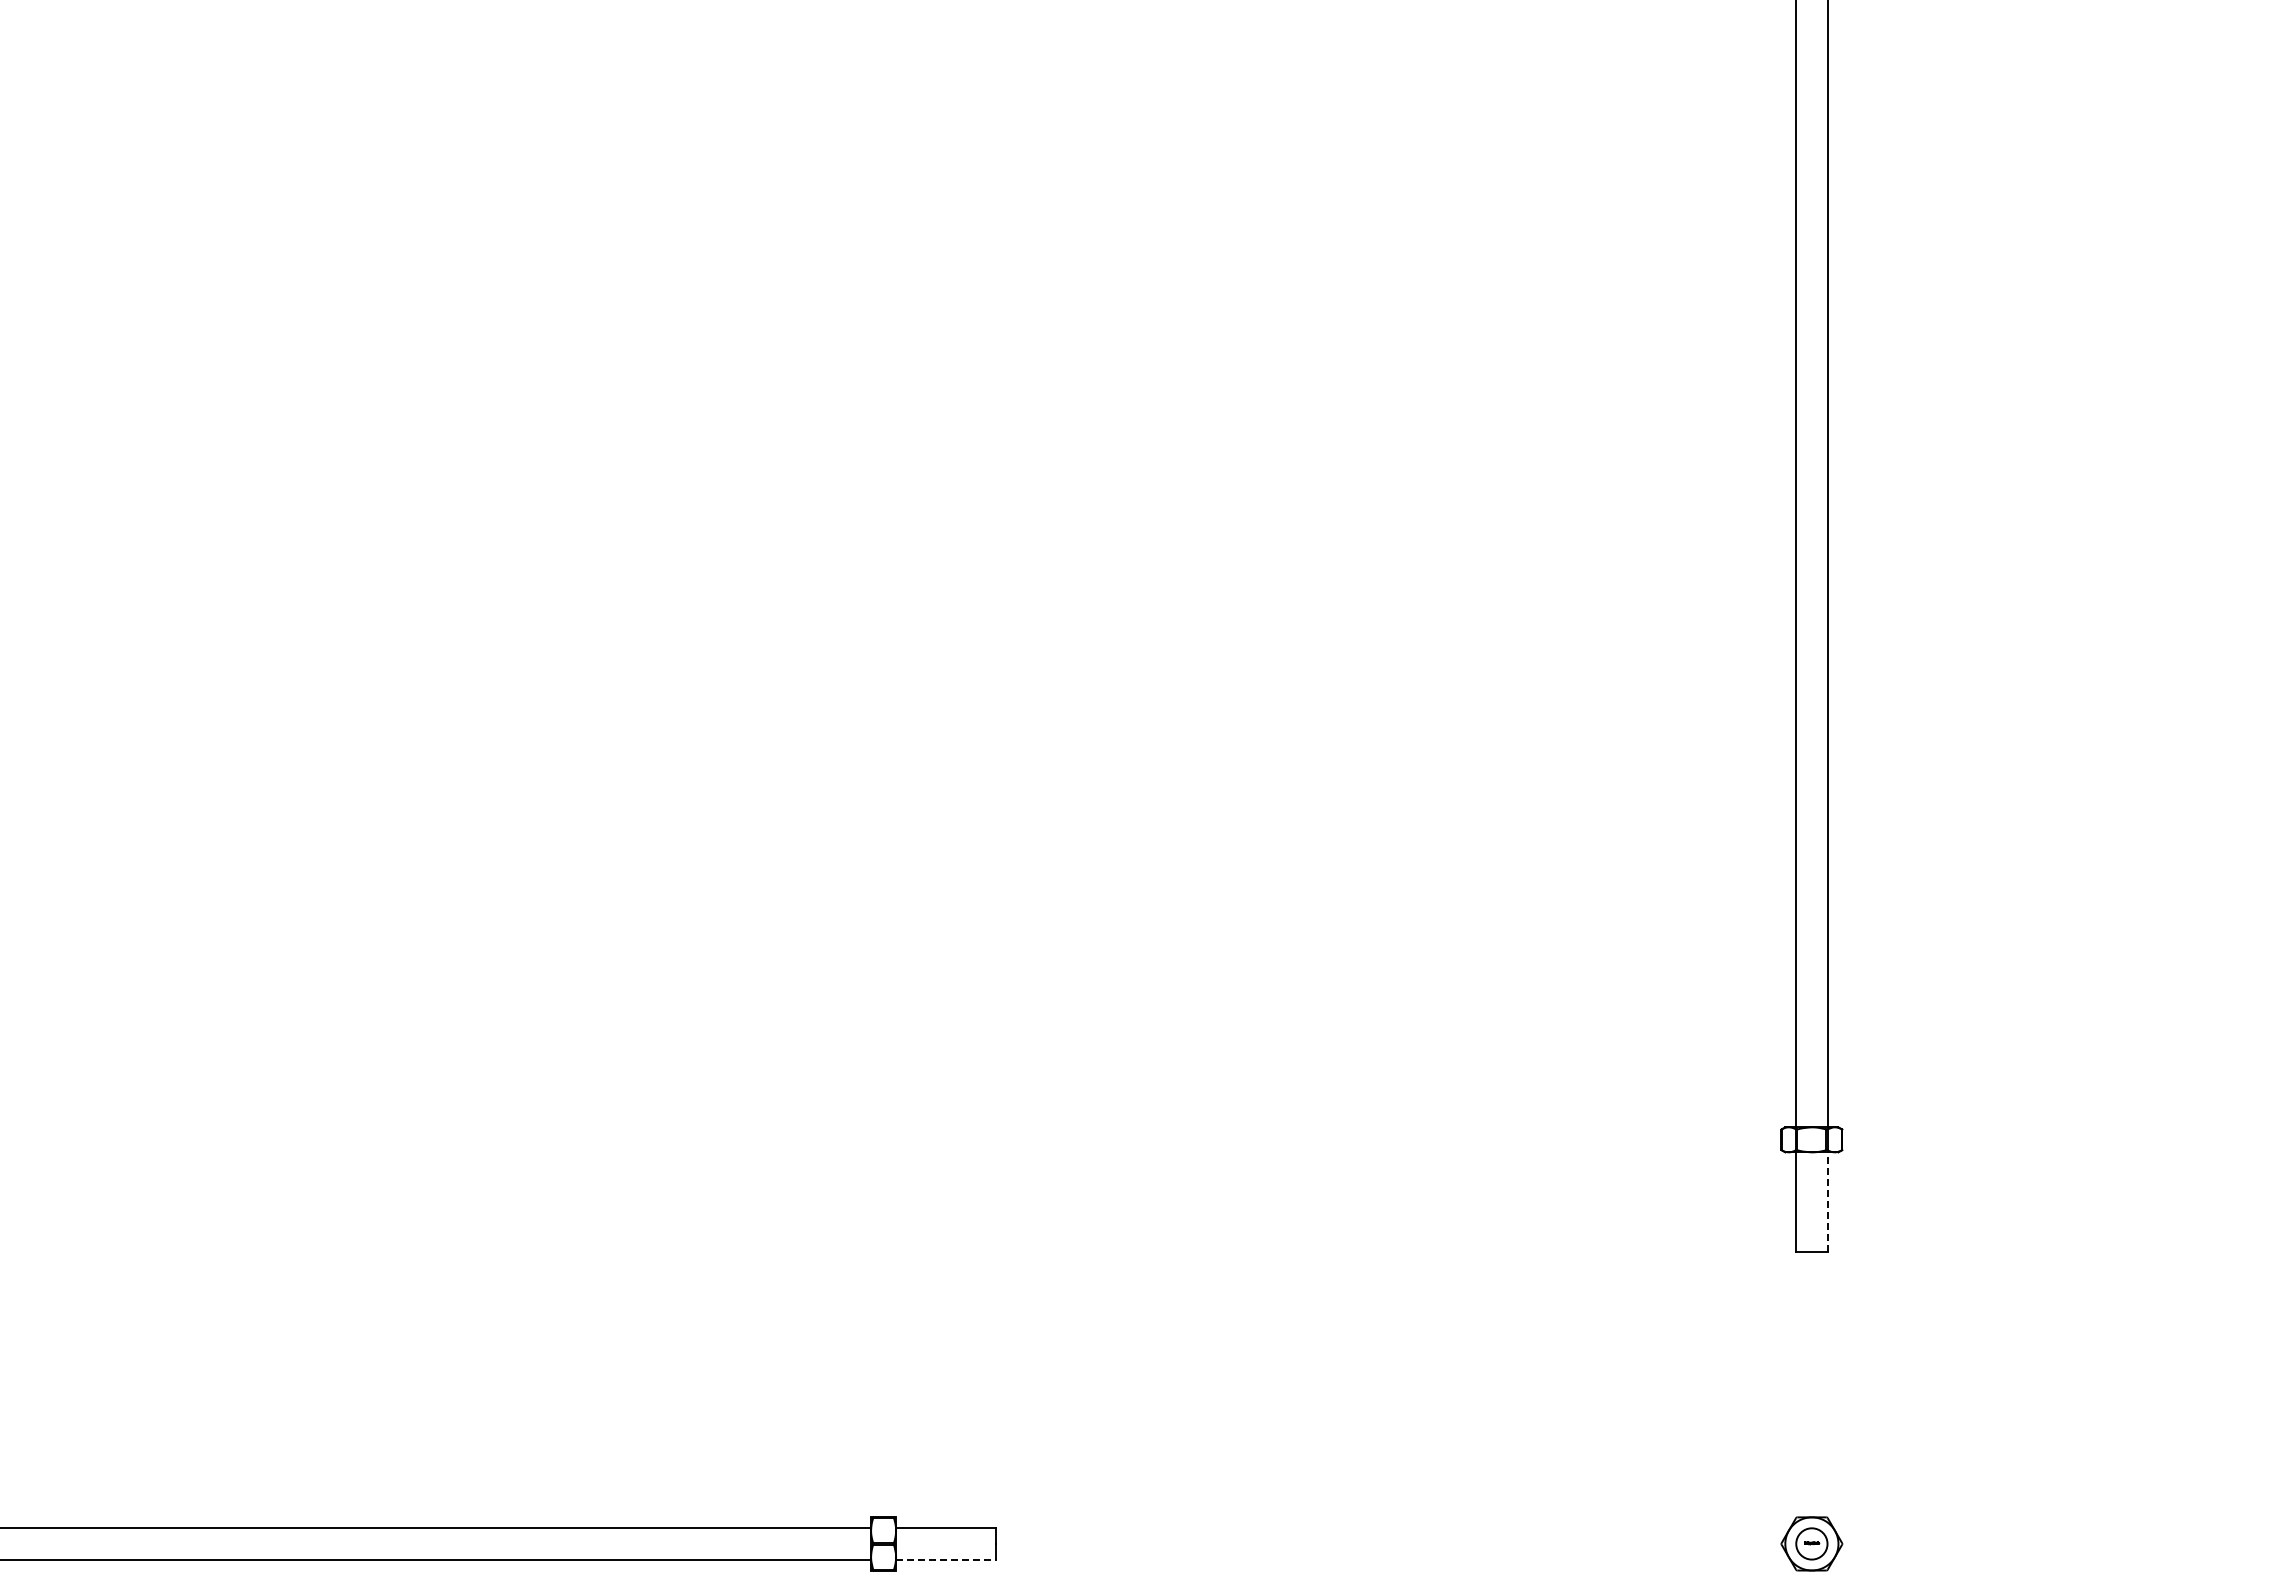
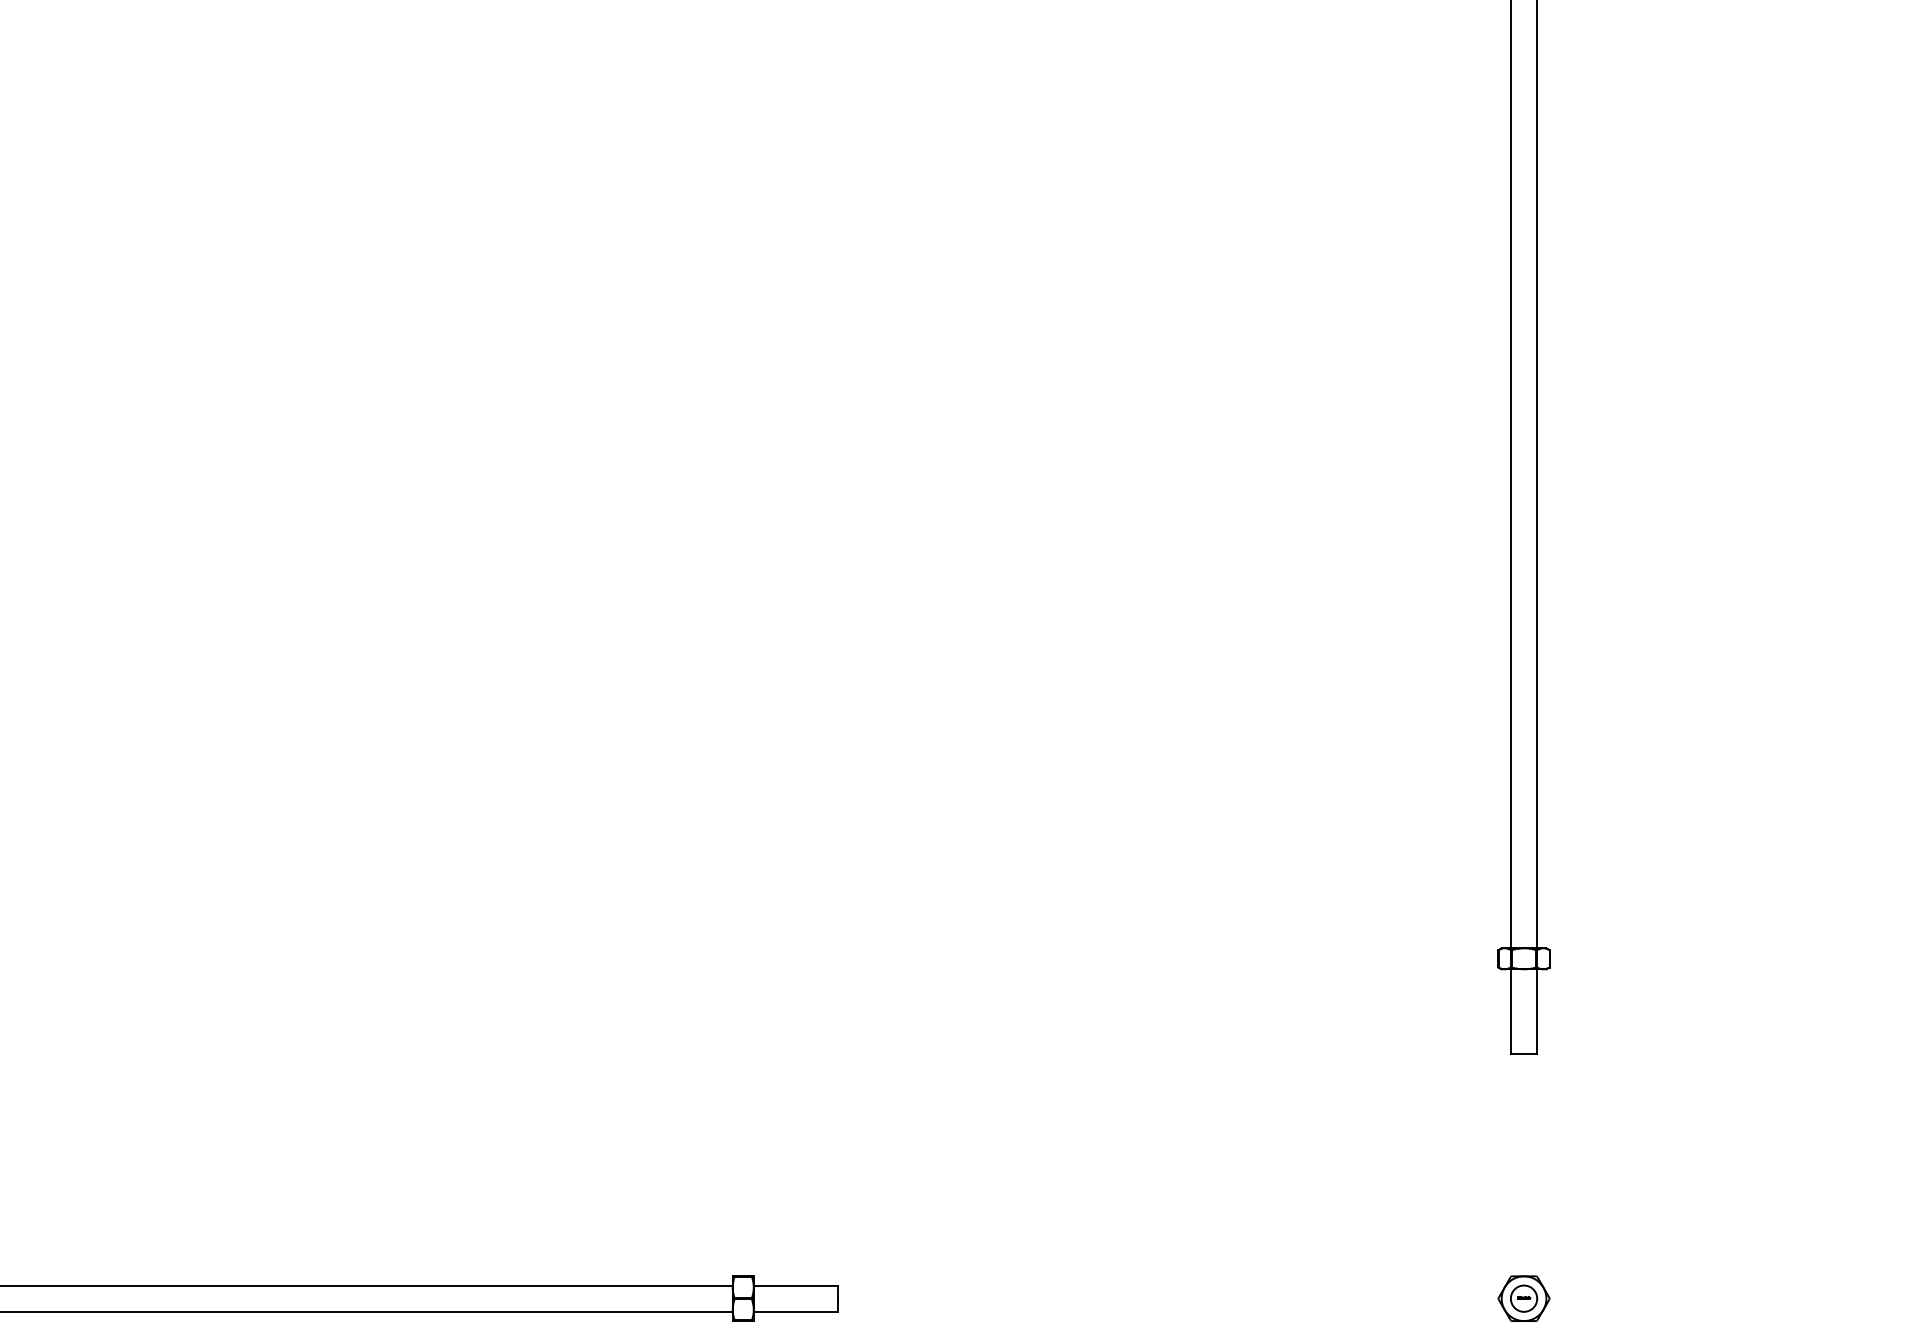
line: (1827, 1201) -> (1537, 1010), dashed -> solid
line: (946, 1559) -> (796, 1311), dashed -> solid

